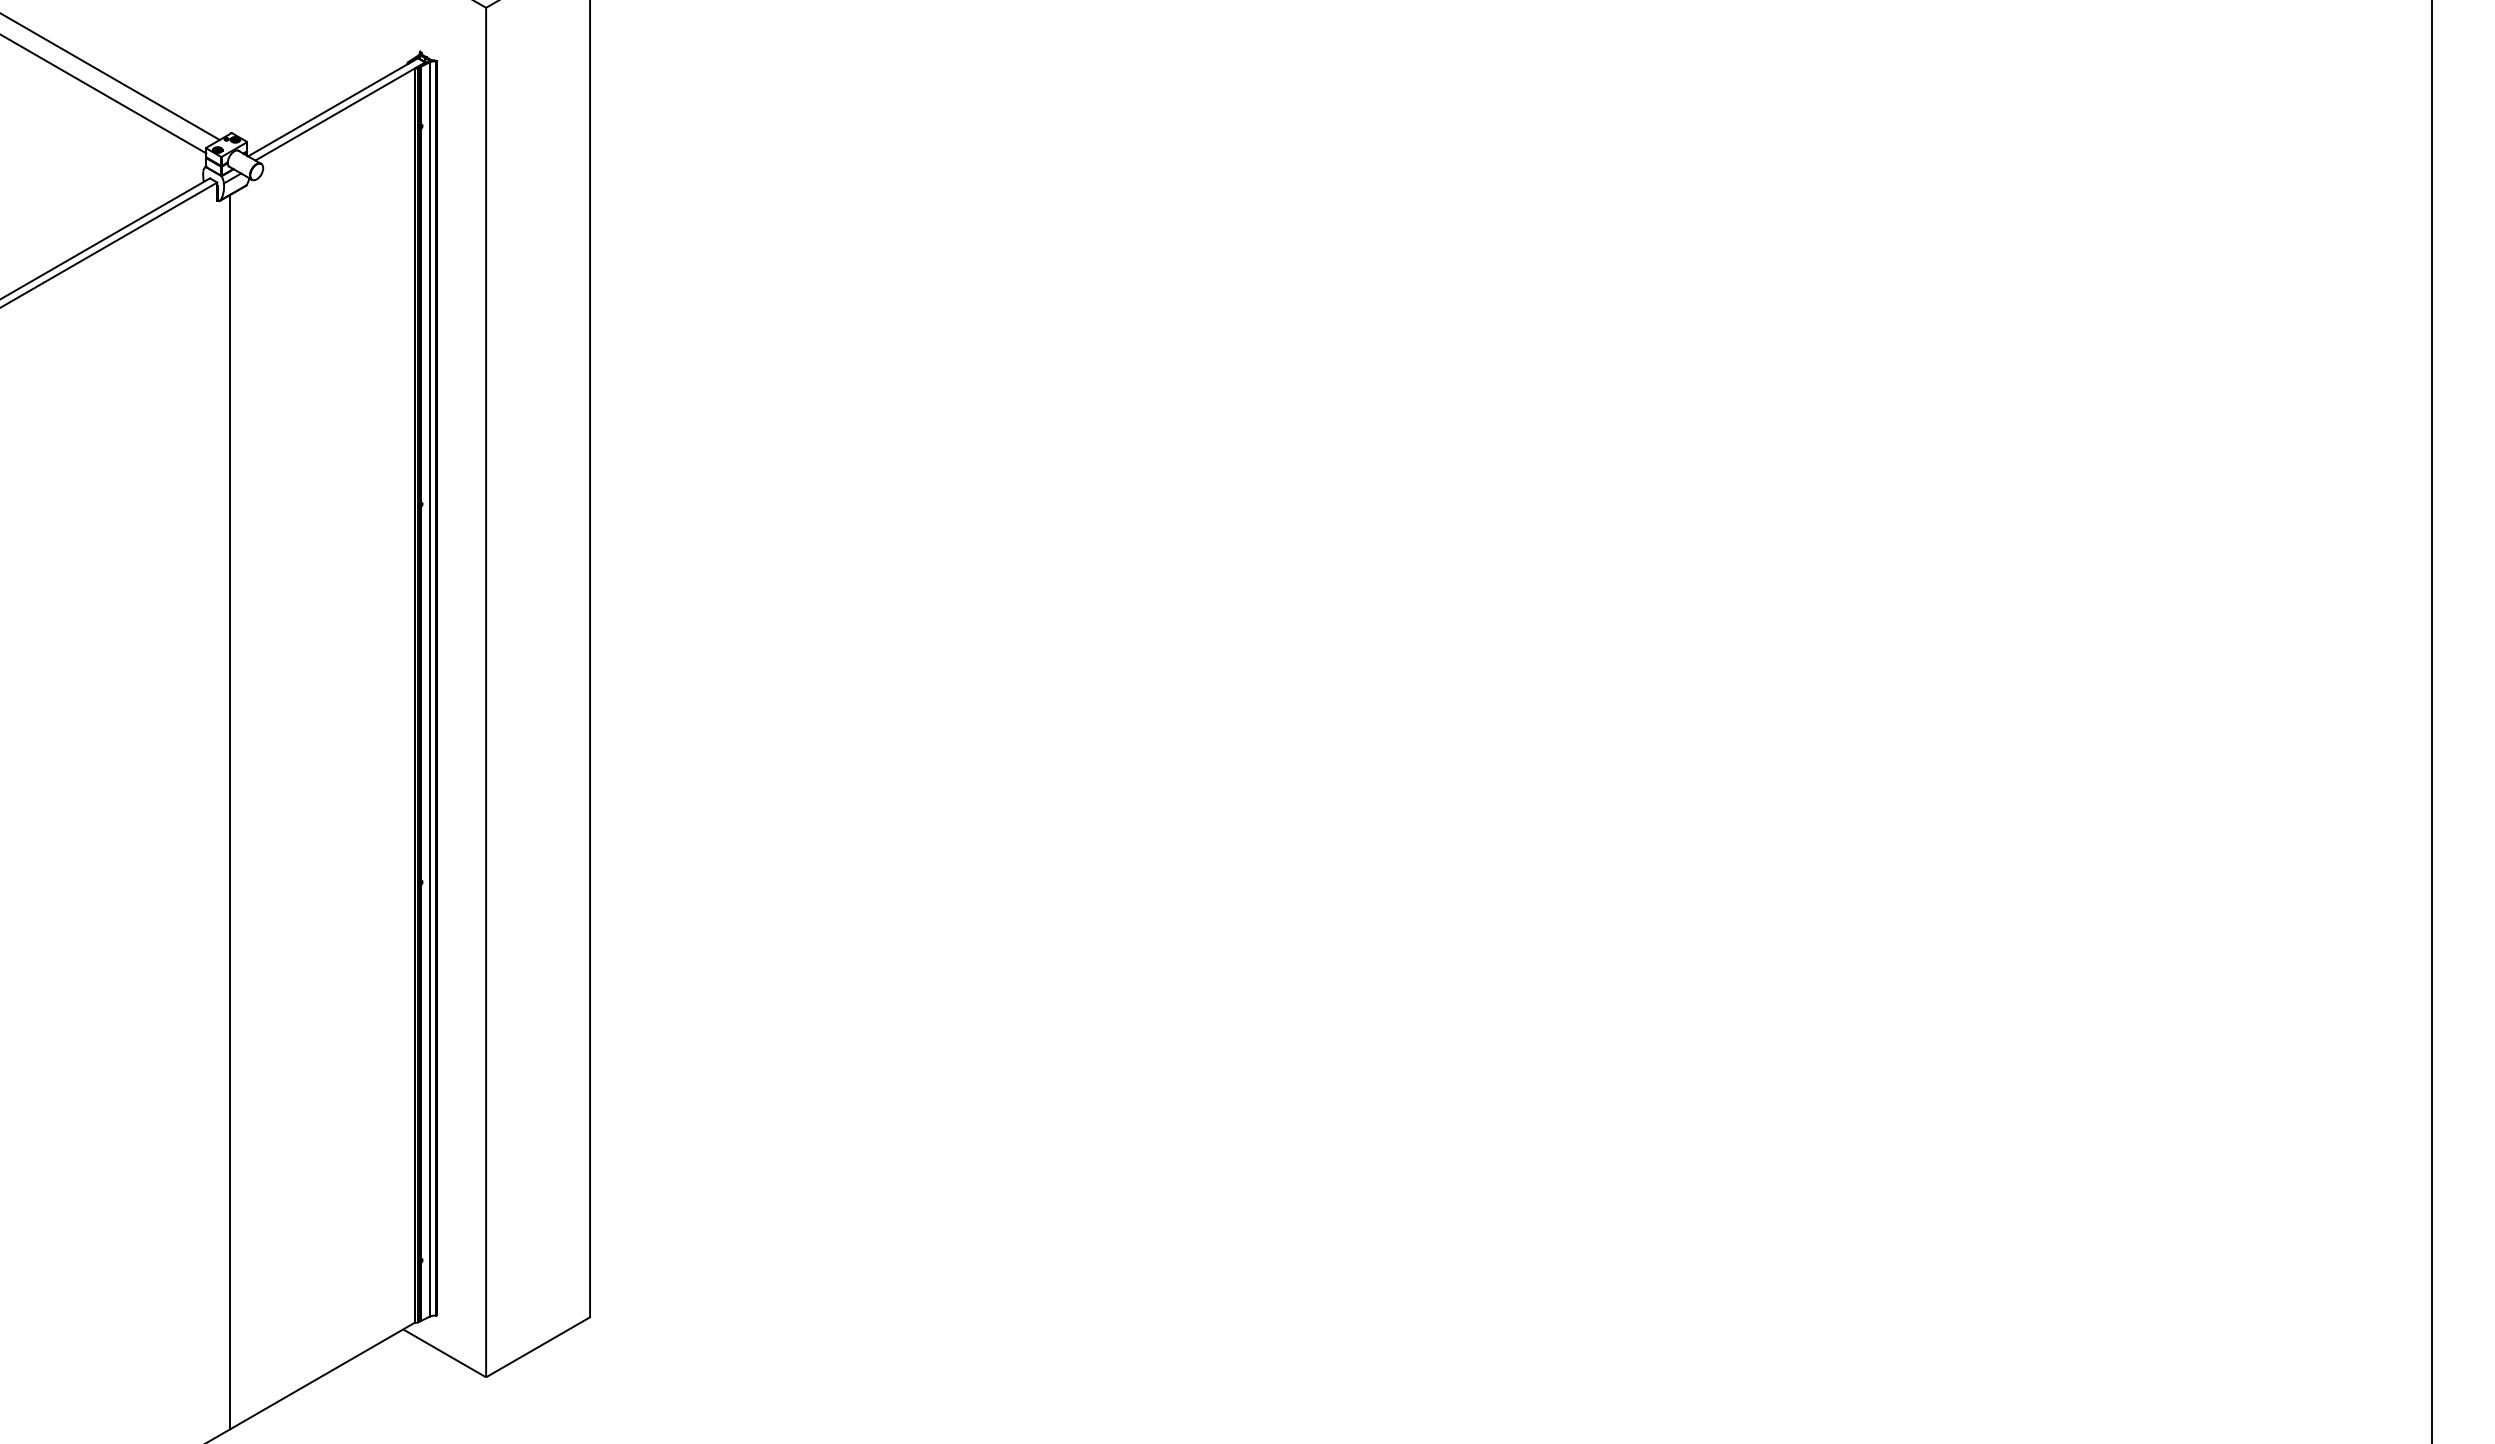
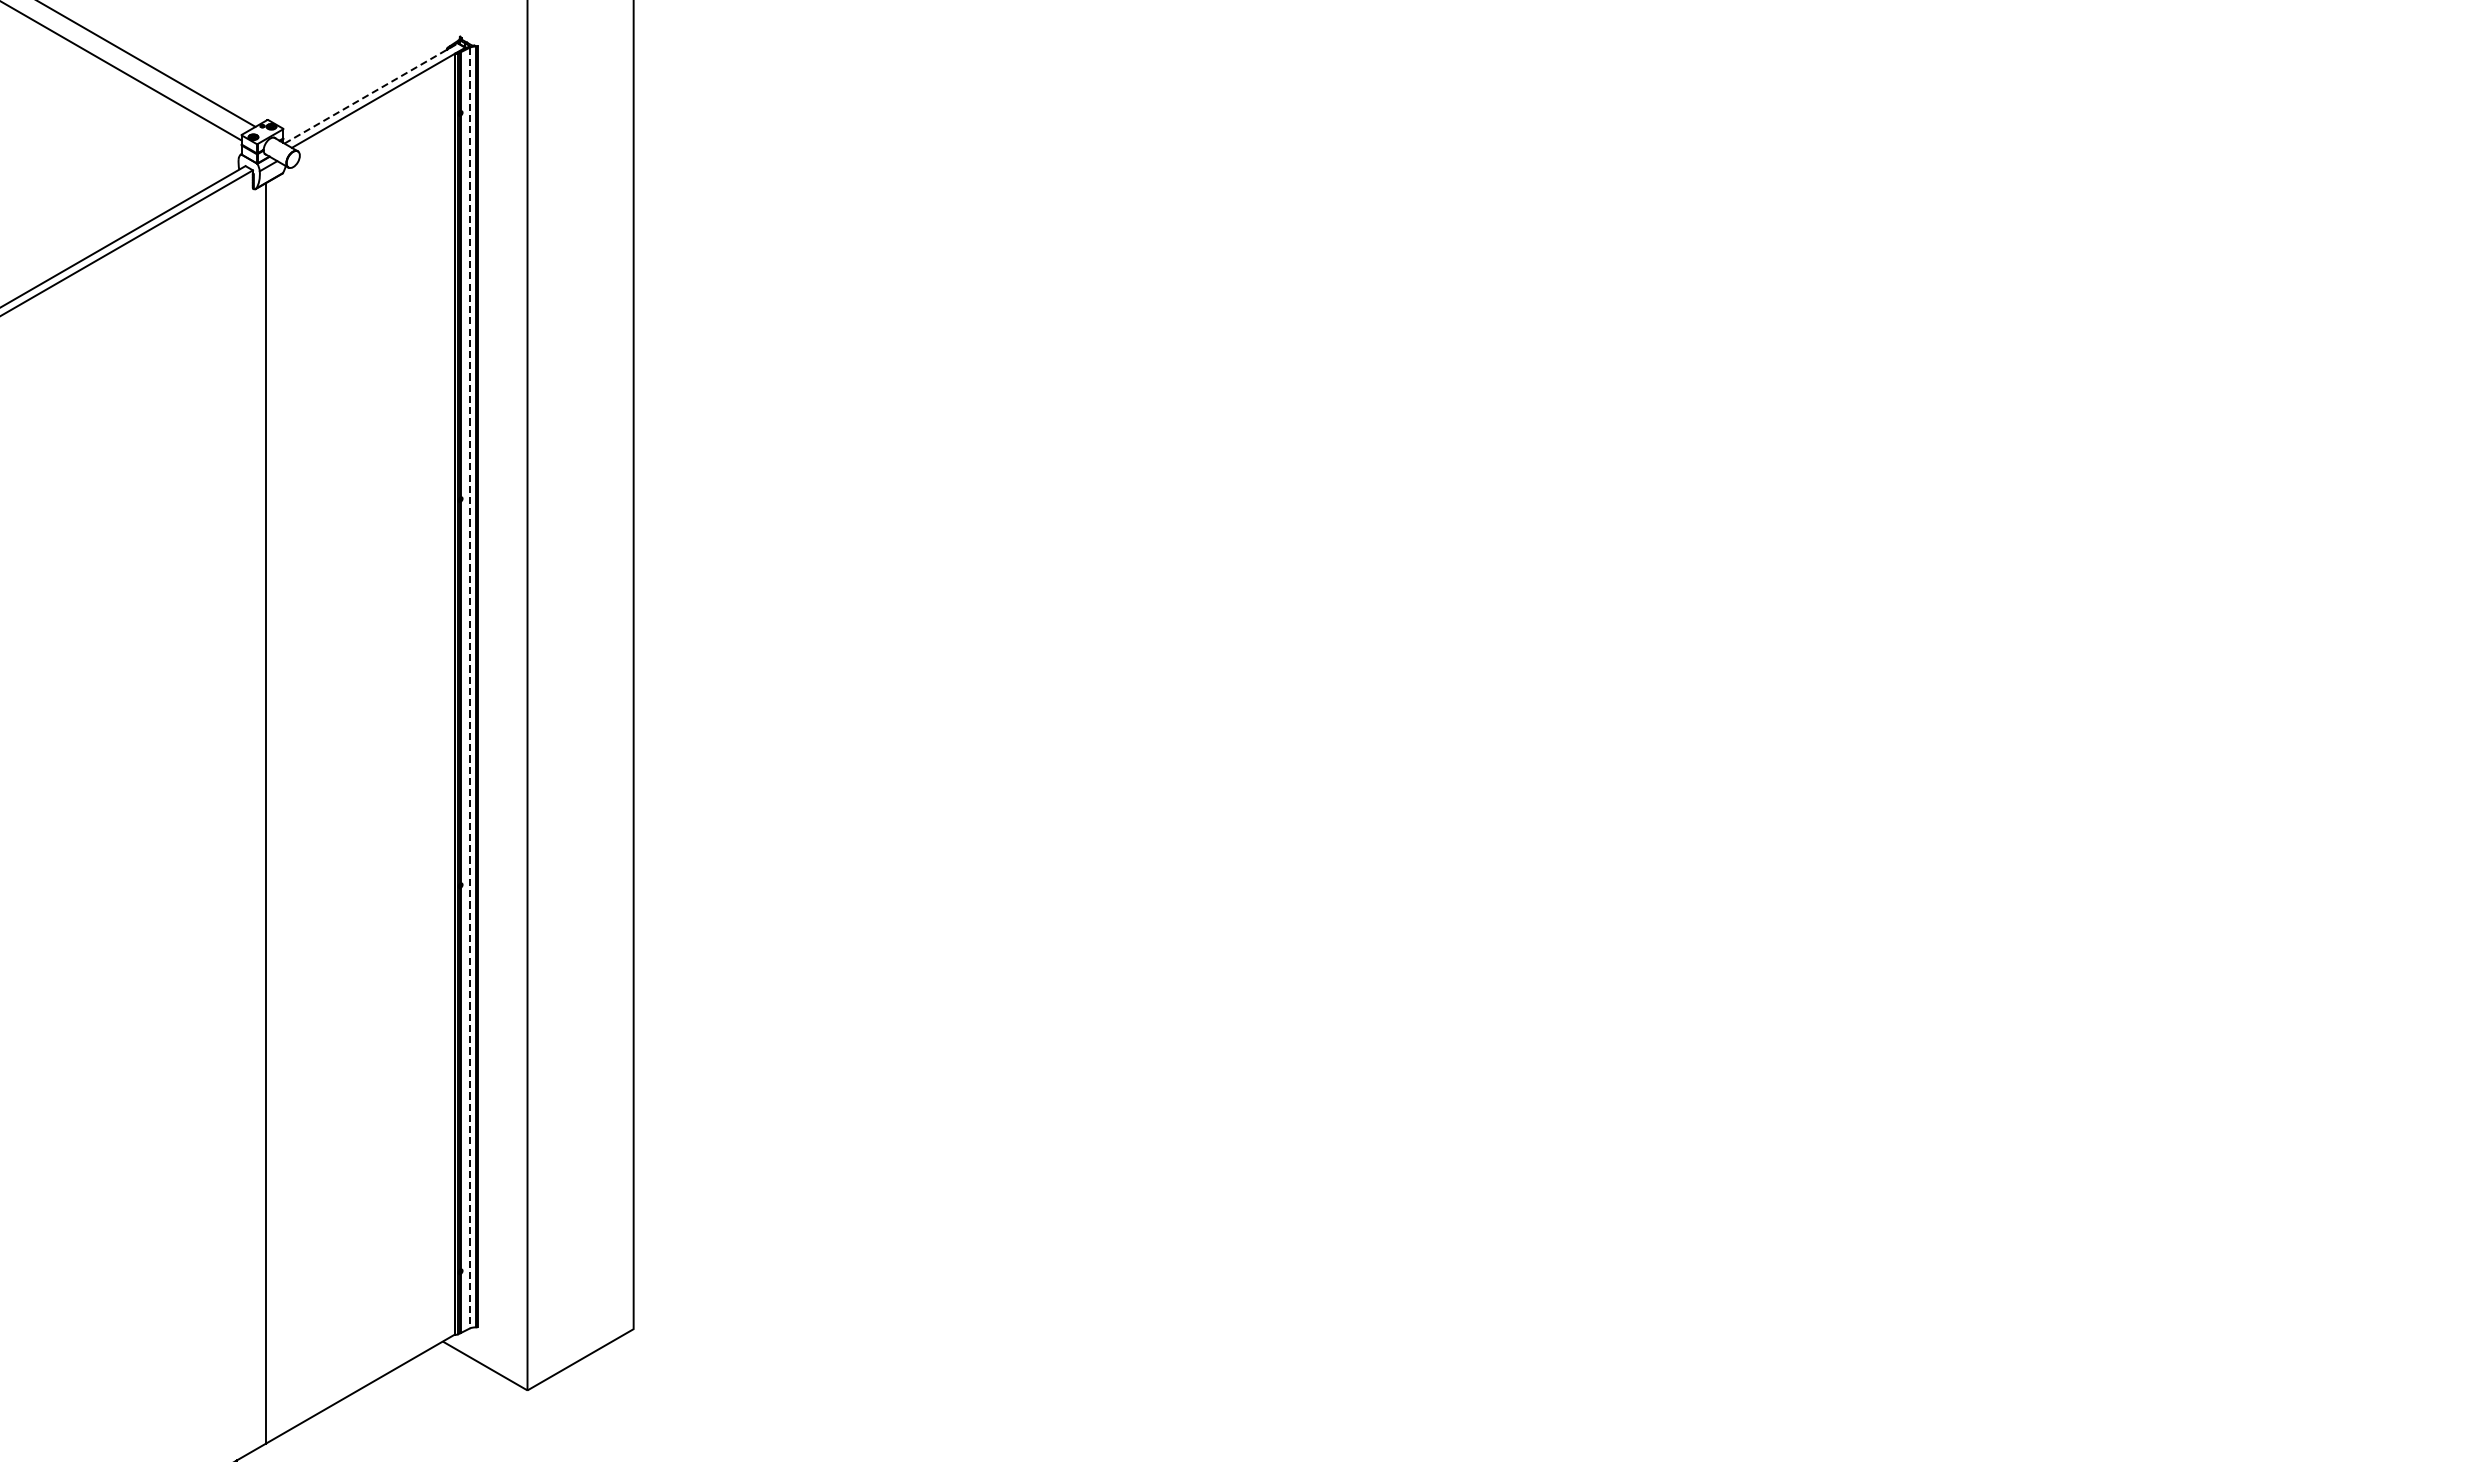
line: (333, 107) -> (371, 93), solid -> dashed
line: (429, 690) -> (469, 689), solid -> dashed

